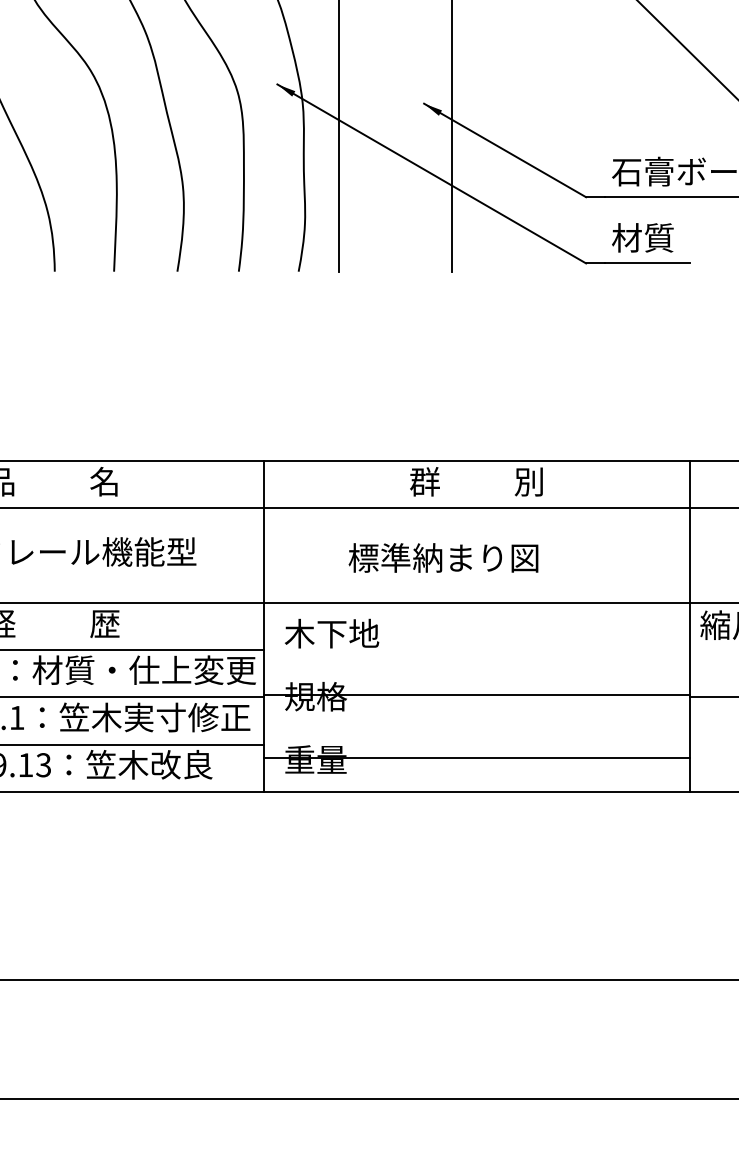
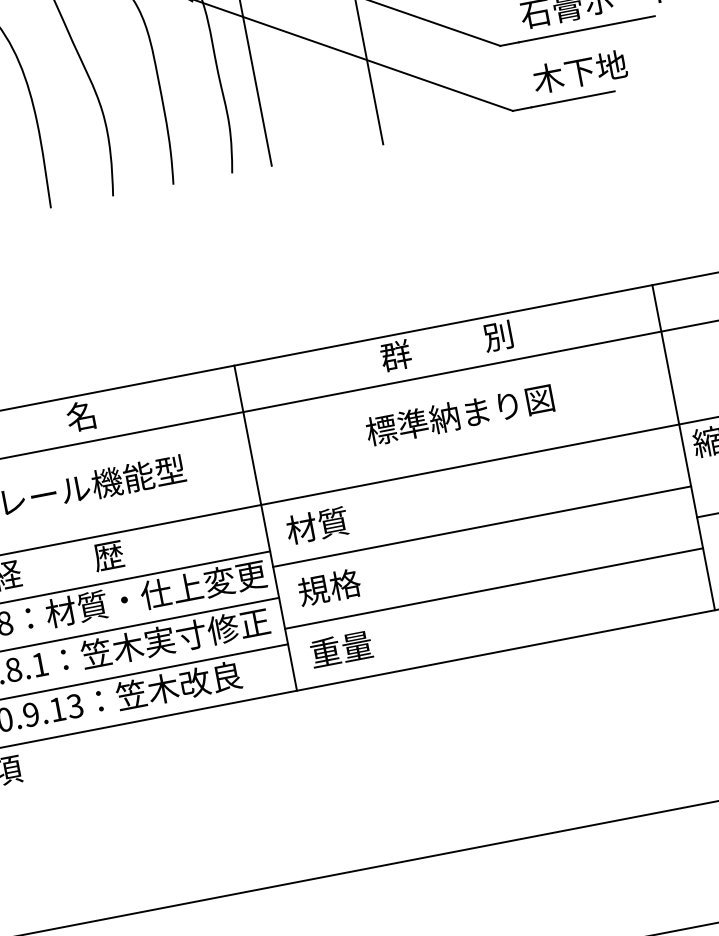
text: (659, 237) -> (580, 71), 材質 -> 木下地
text: (443, 557) -> (459, 414), moved
text: (331, 633) -> (332, 522), 木下地 -> 材質
line: (477, 694) -> (482, 526), moved
line: (477, 757) -> (494, 588), moved

